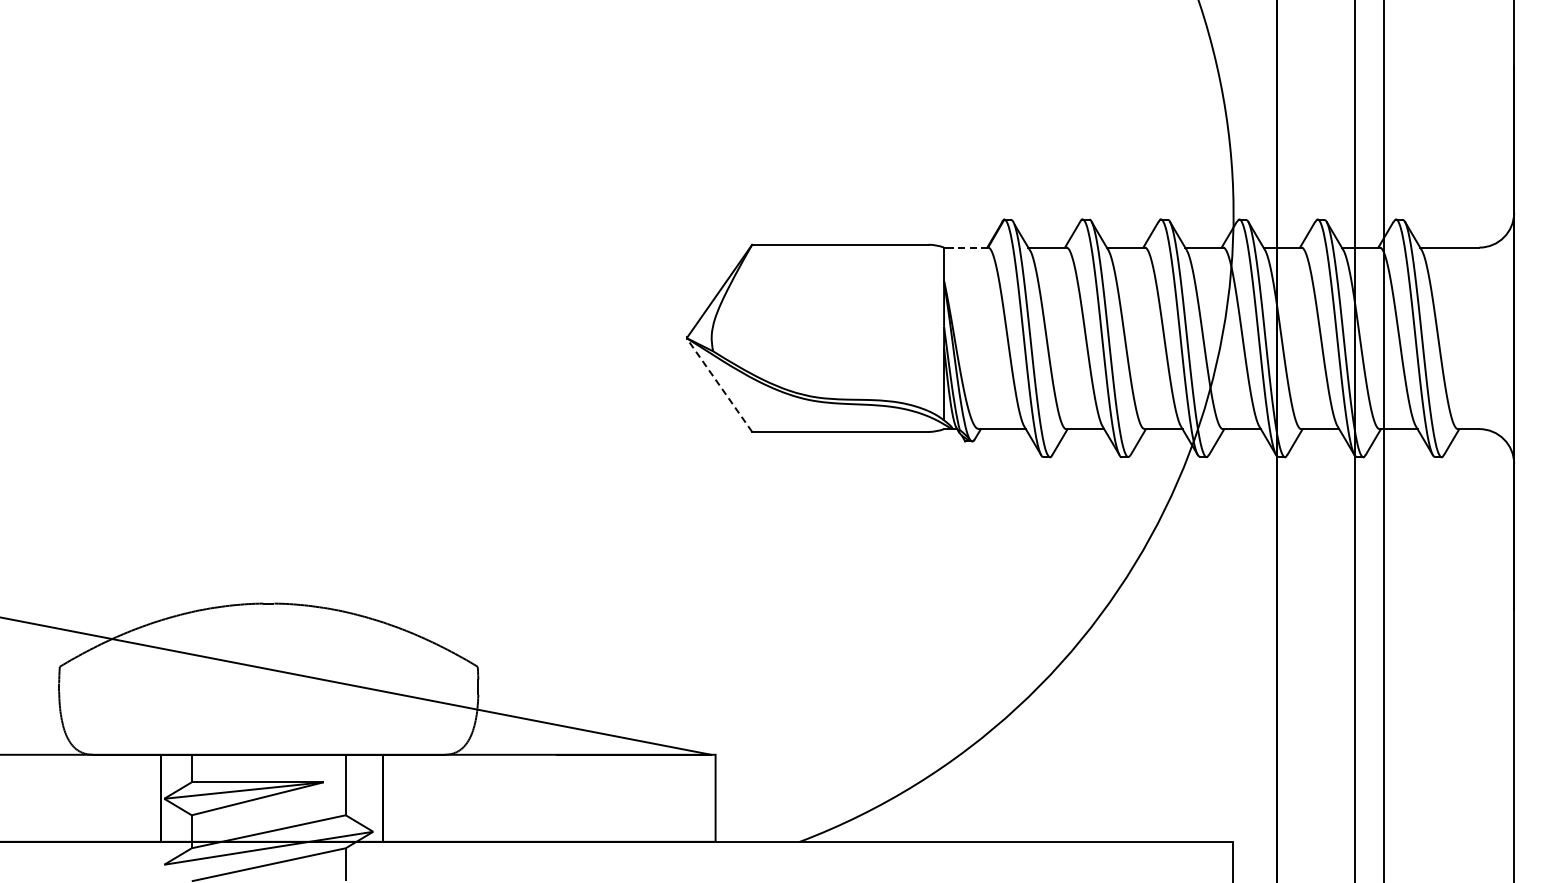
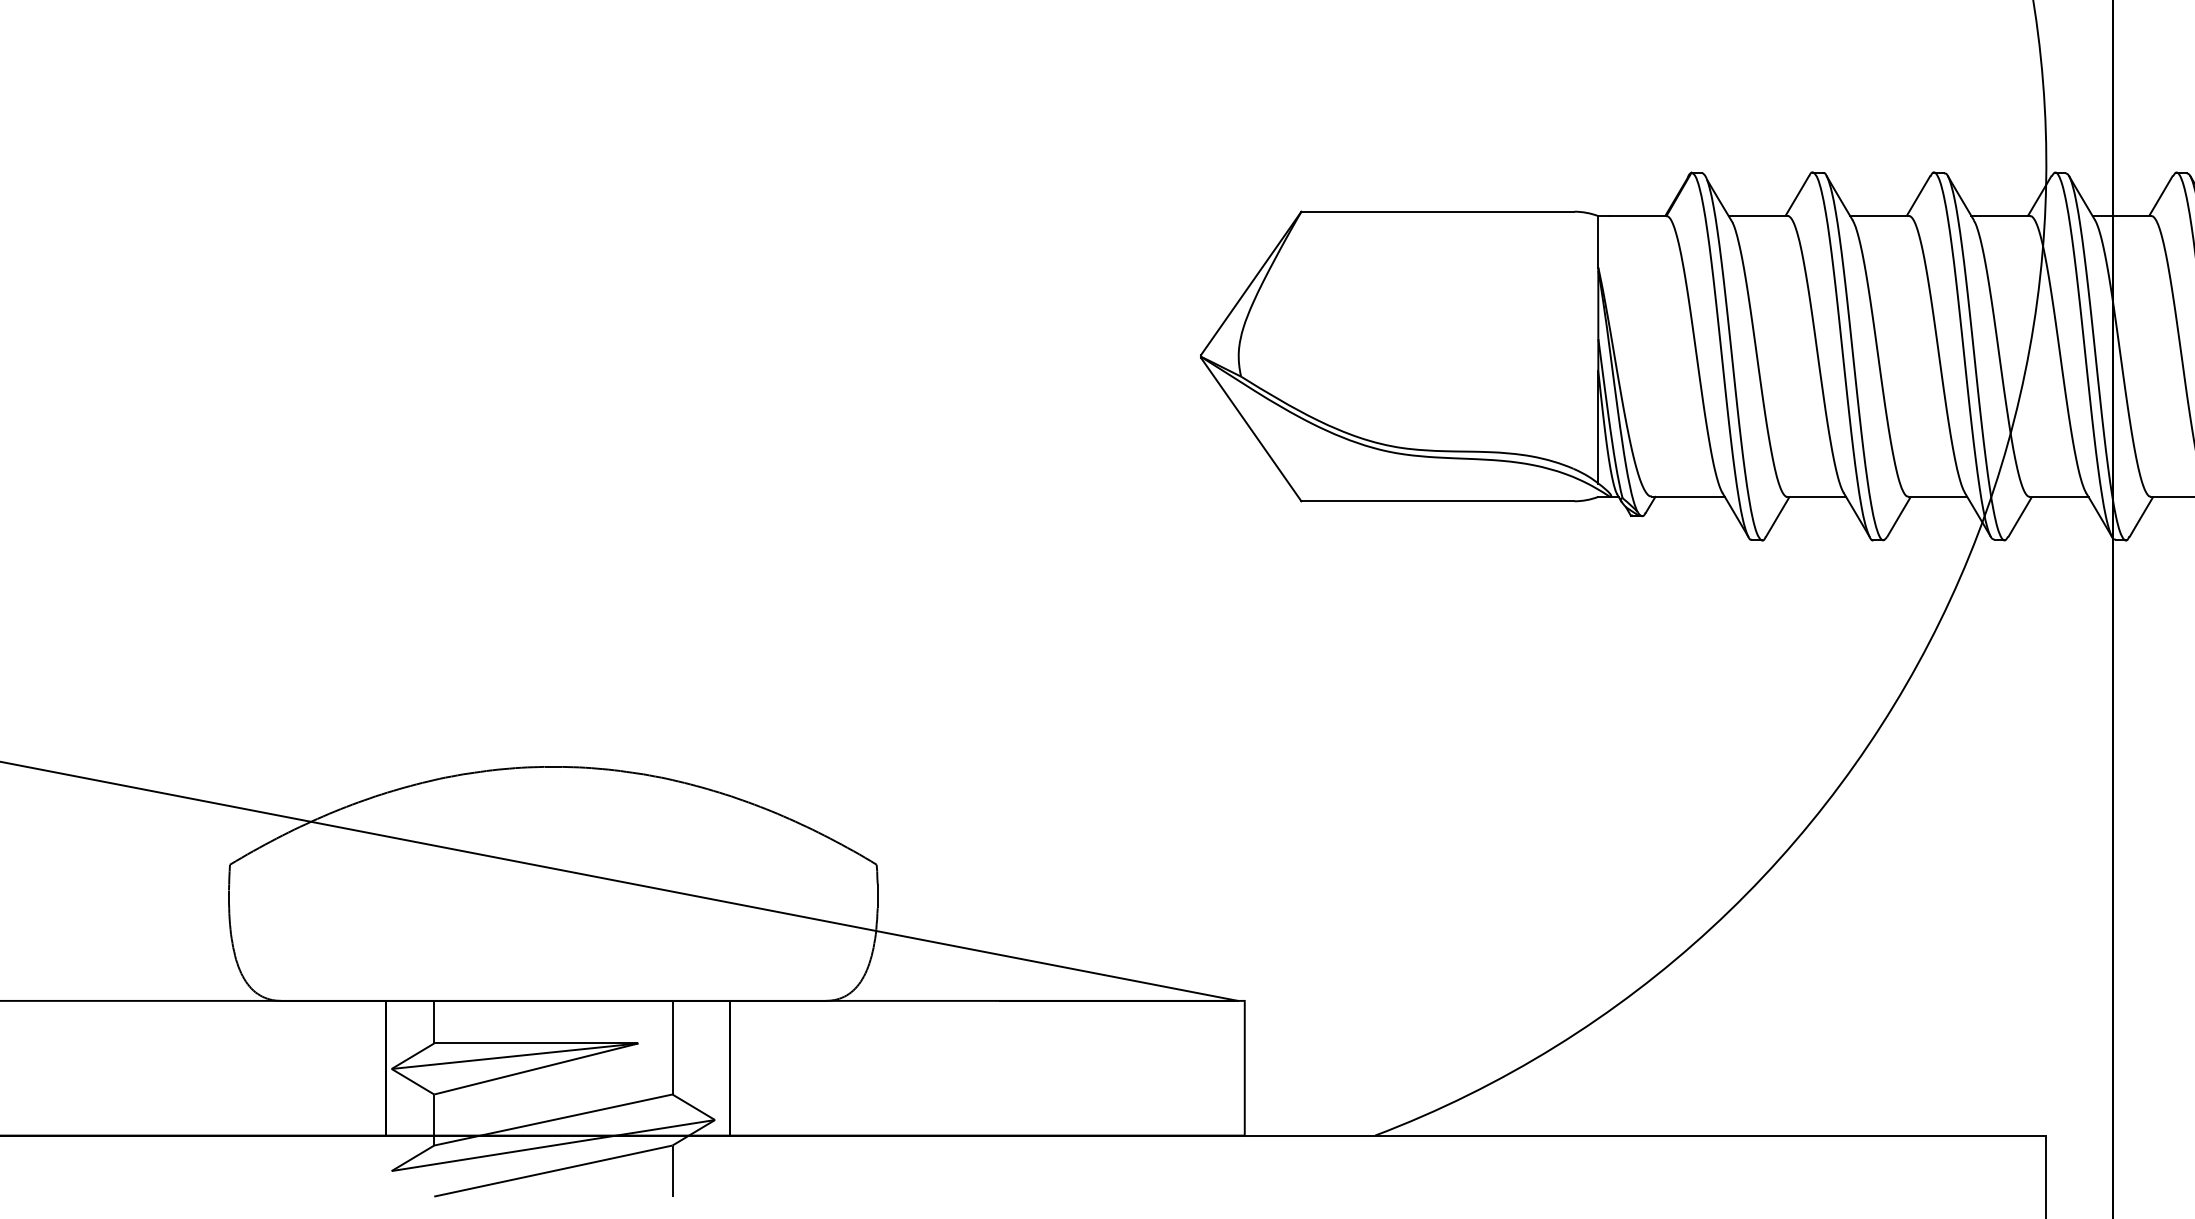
line: (969, 247) -> (1637, 215), dashed -> solid
line: (719, 385) -> (1250, 429), dashed -> solid

